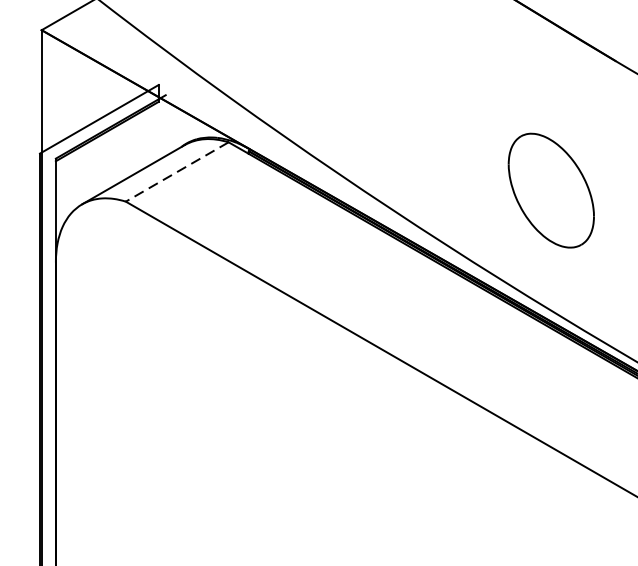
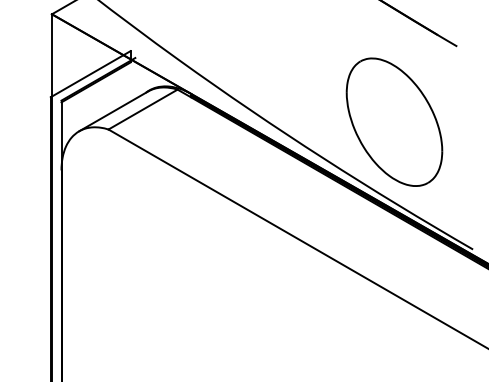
line: (177, 171) -> (143, 109), dashed -> solid
part: (551, 189) -> (394, 121), size x1.67

